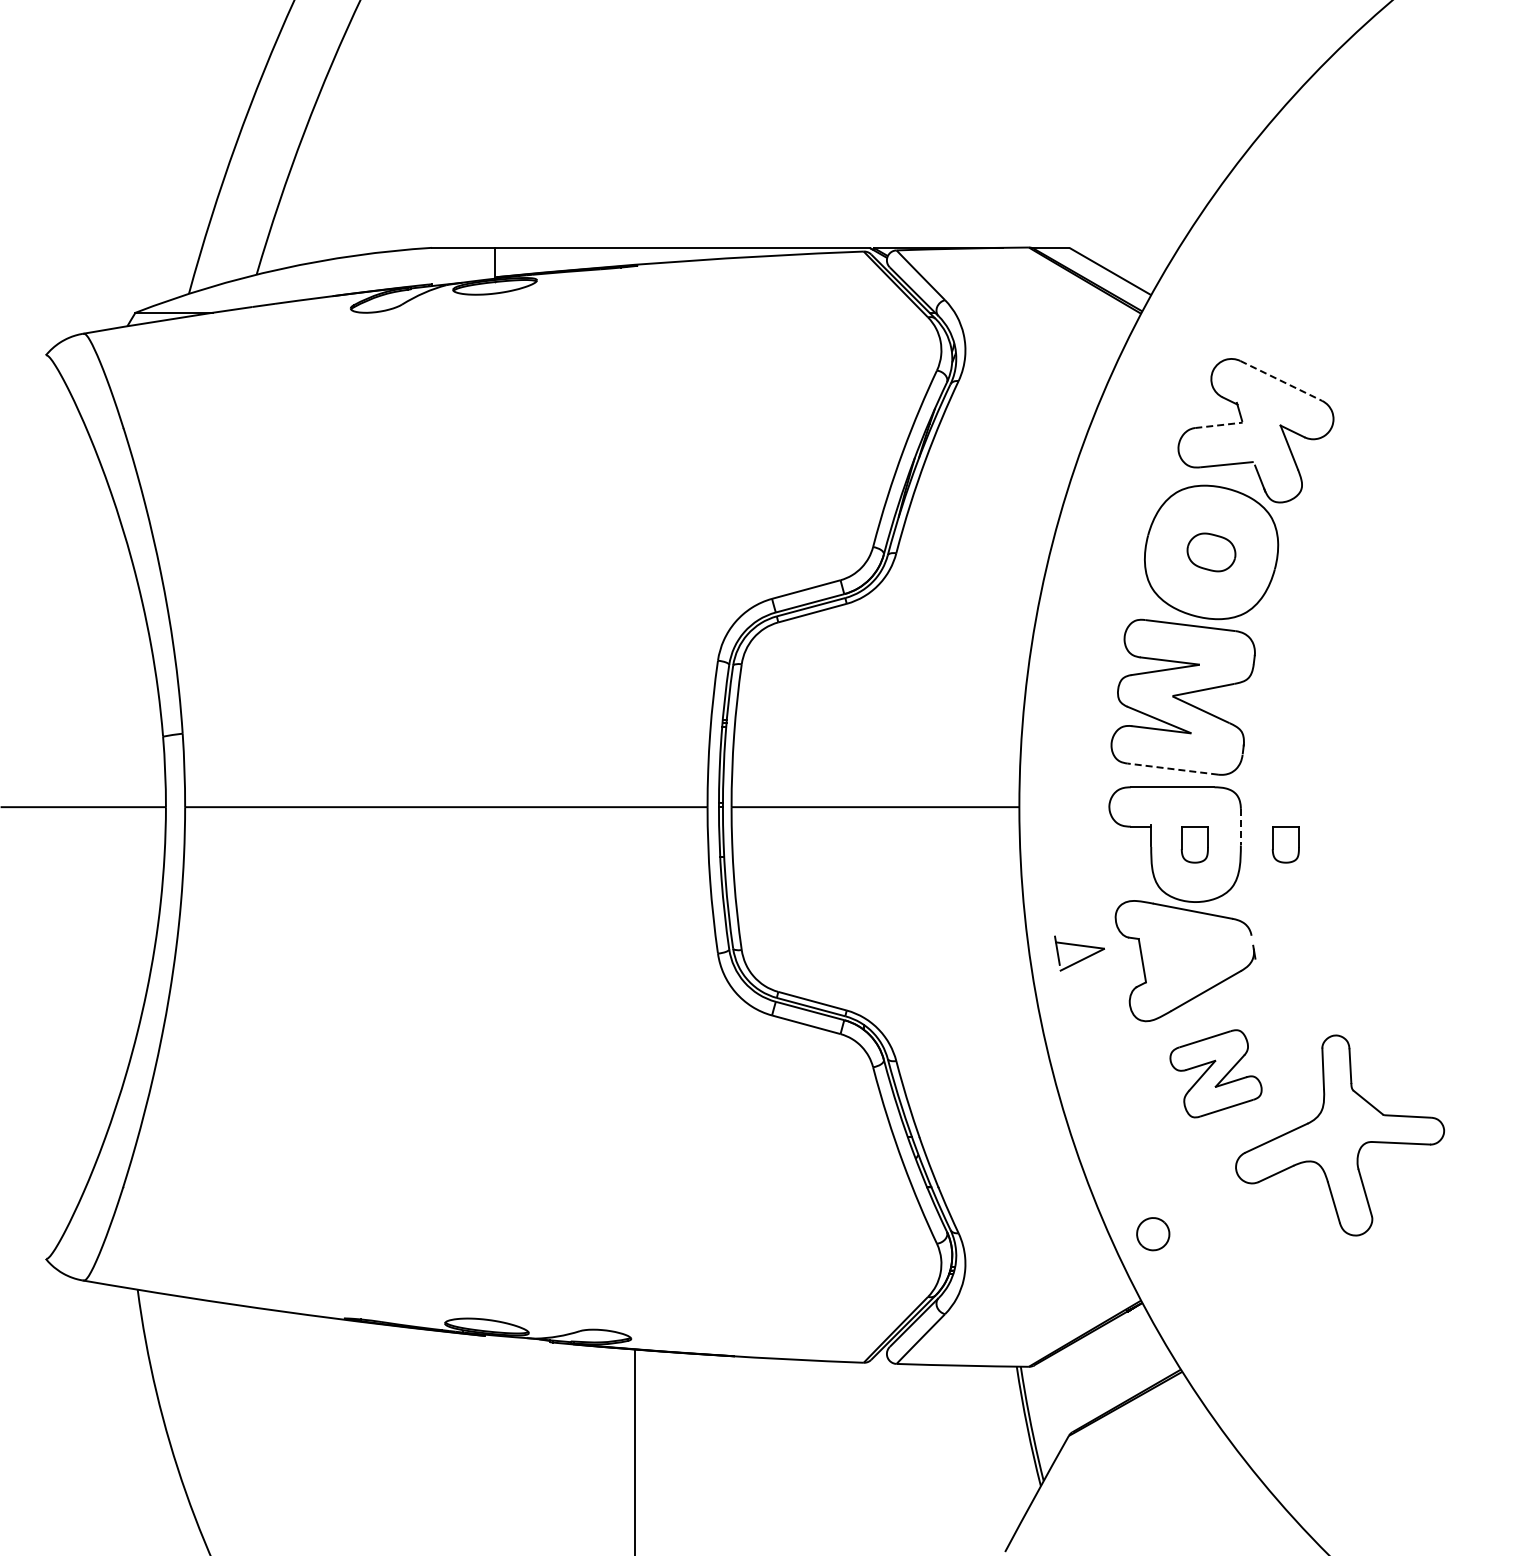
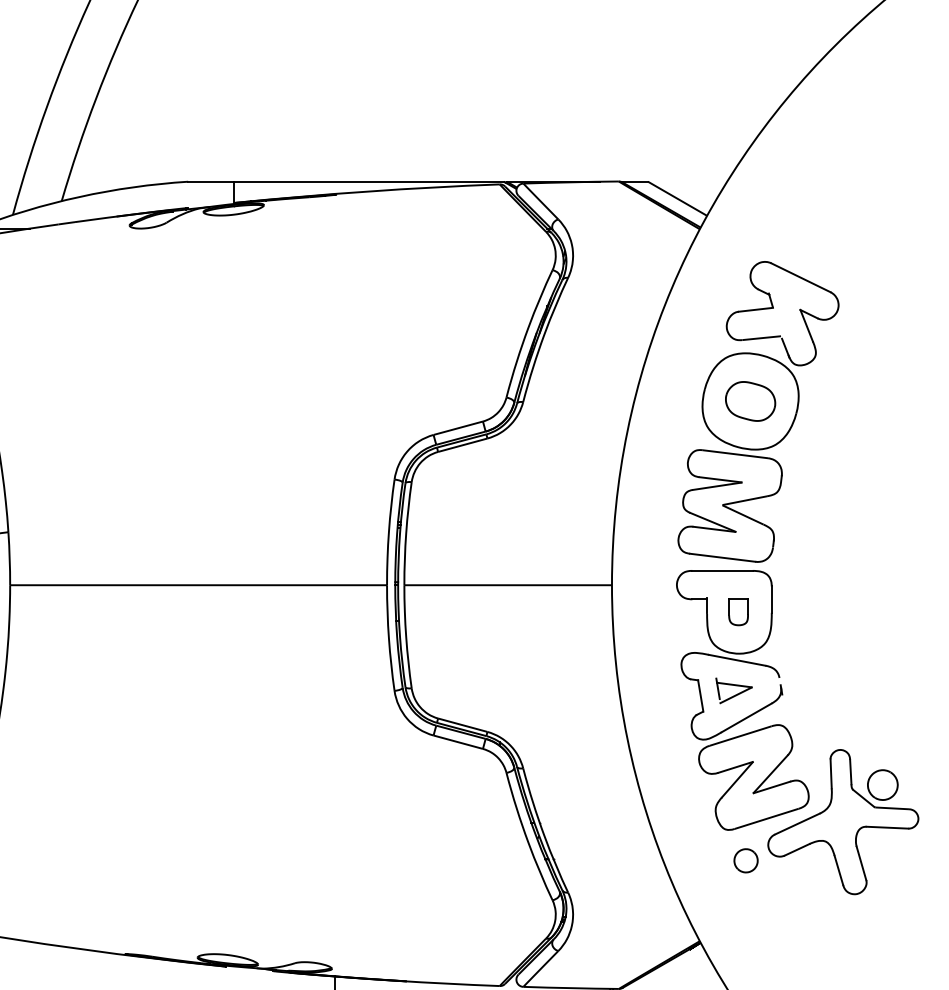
line: (1281, 380) -> (801, 277), dashed -> solid
line: (1218, 425) -> (755, 309), dashed -> solid
part: (1211, 552) -> (750, 401), size x1.43
line: (1172, 769) -> (722, 558), dashed -> solid
line: (1240, 827) -> (771, 599), dashed -> solid
part: (1285, 844) -> (803, 612), removed
part: (1079, 953) -> (733, 690), moved
part: (1215, 1073) -> (753, 777), size x1.67
part: (1394, 1083) -> (882, 784), added
part: (1153, 1234) -> (746, 861), moved

